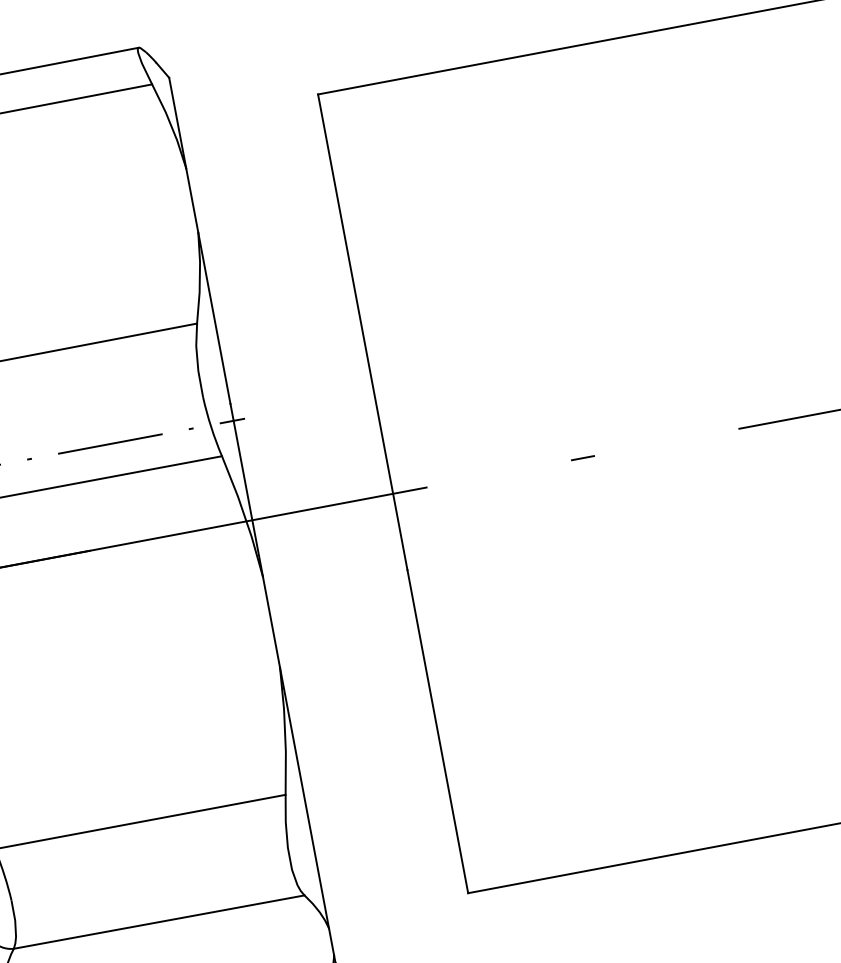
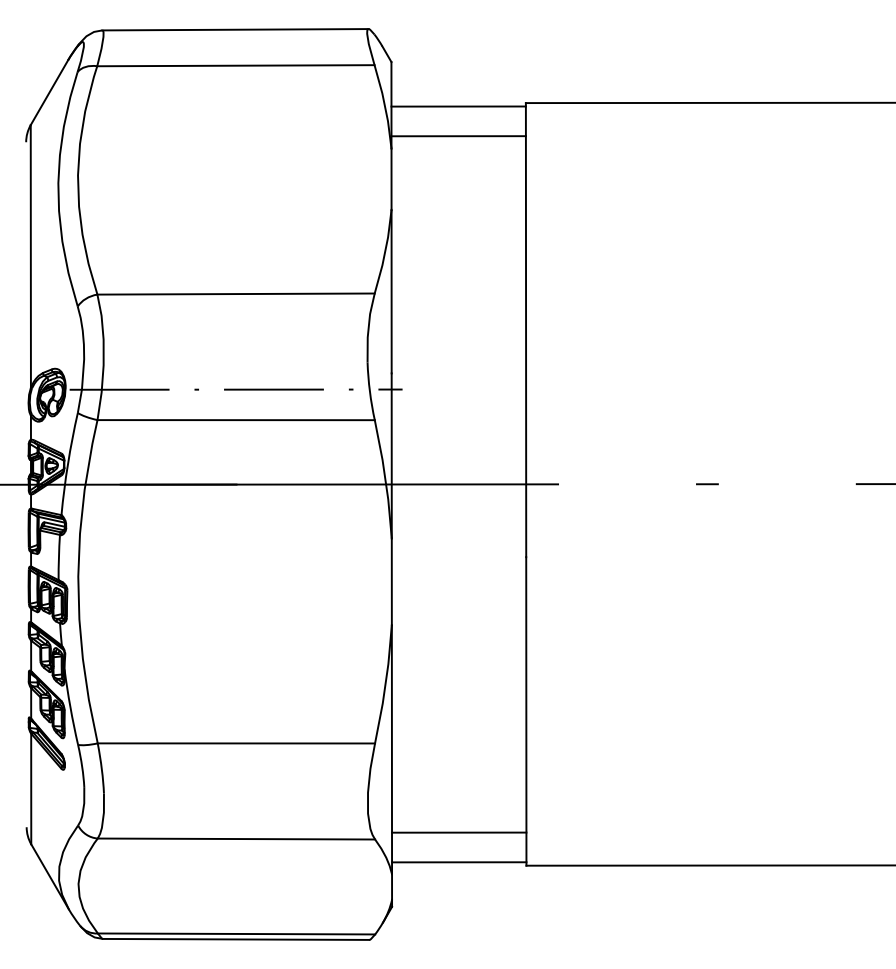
line: (248, 111) -> (458, 106), added
line: (254, 142) -> (458, 136), added
line: (391, 871) -> (459, 832), added
line: (397, 902) -> (459, 862), added

